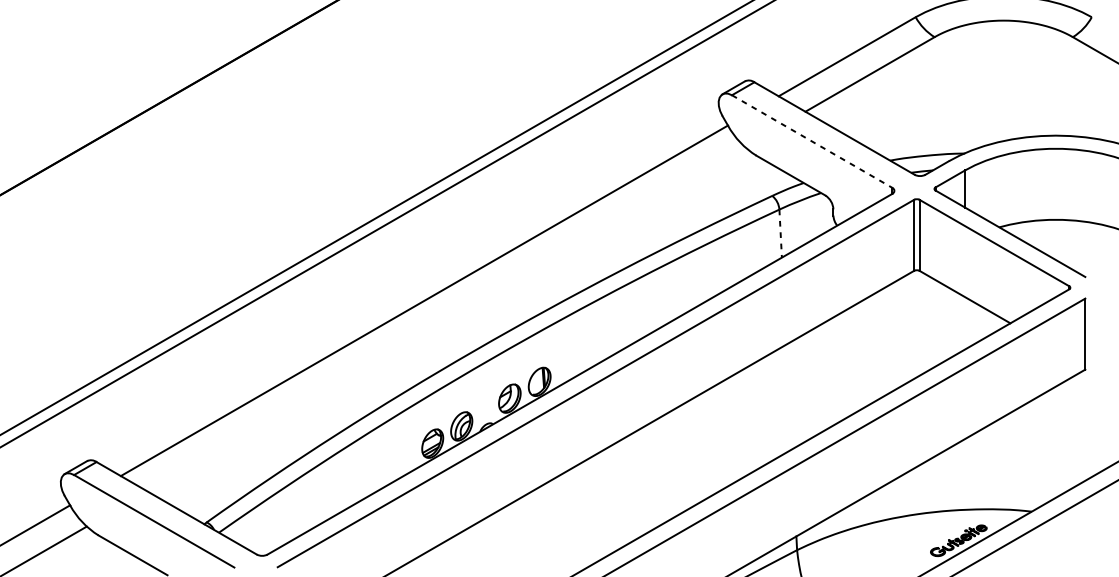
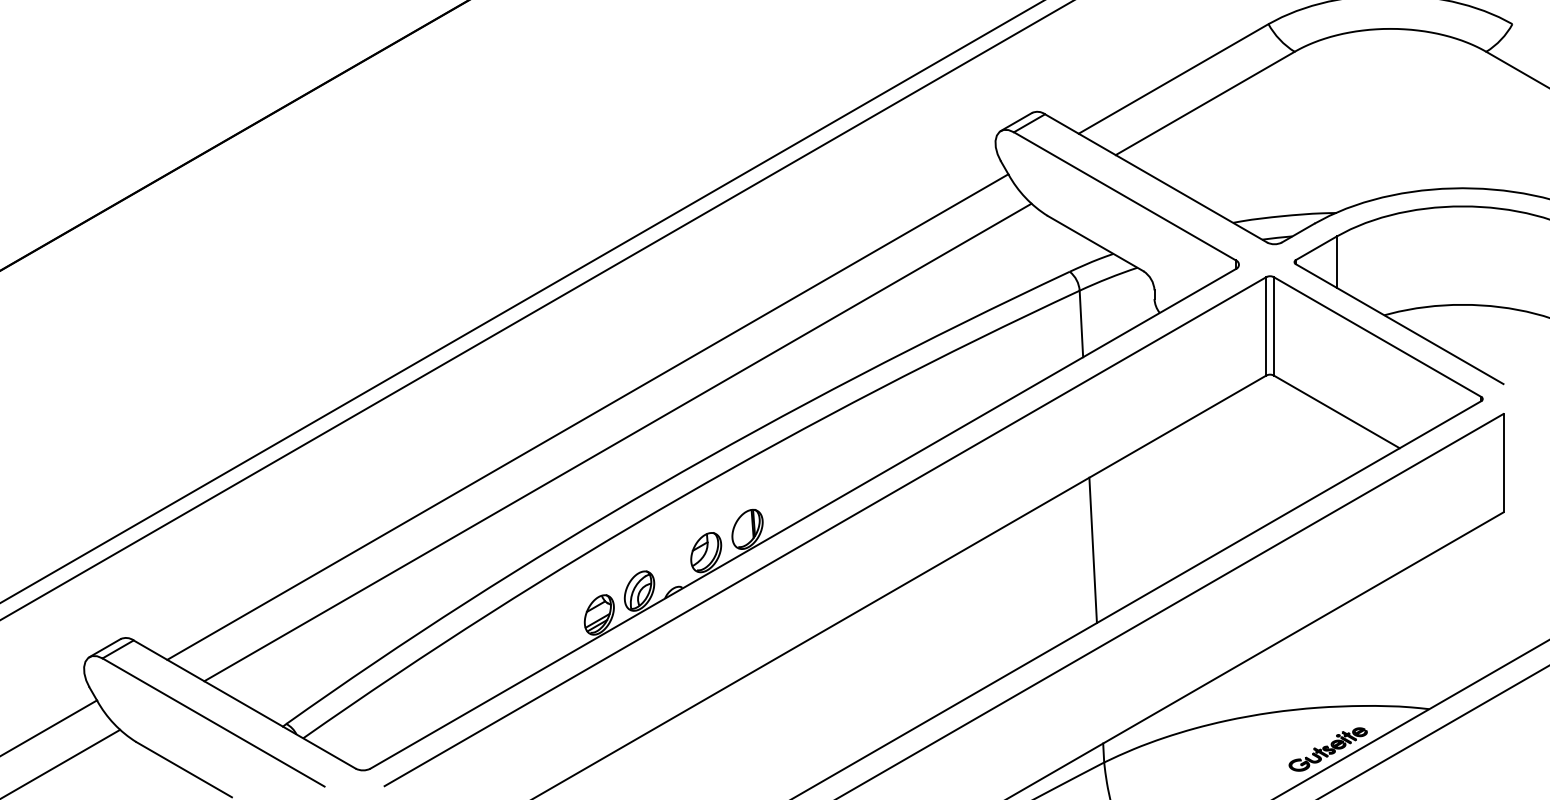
line: (812, 141) -> (1125, 196), dashed -> solid
line: (780, 234) -> (1081, 324), dashed -> solid
line: (445, 319) -> (617, 442), added
line: (788, 397) -> (1092, 550), added

